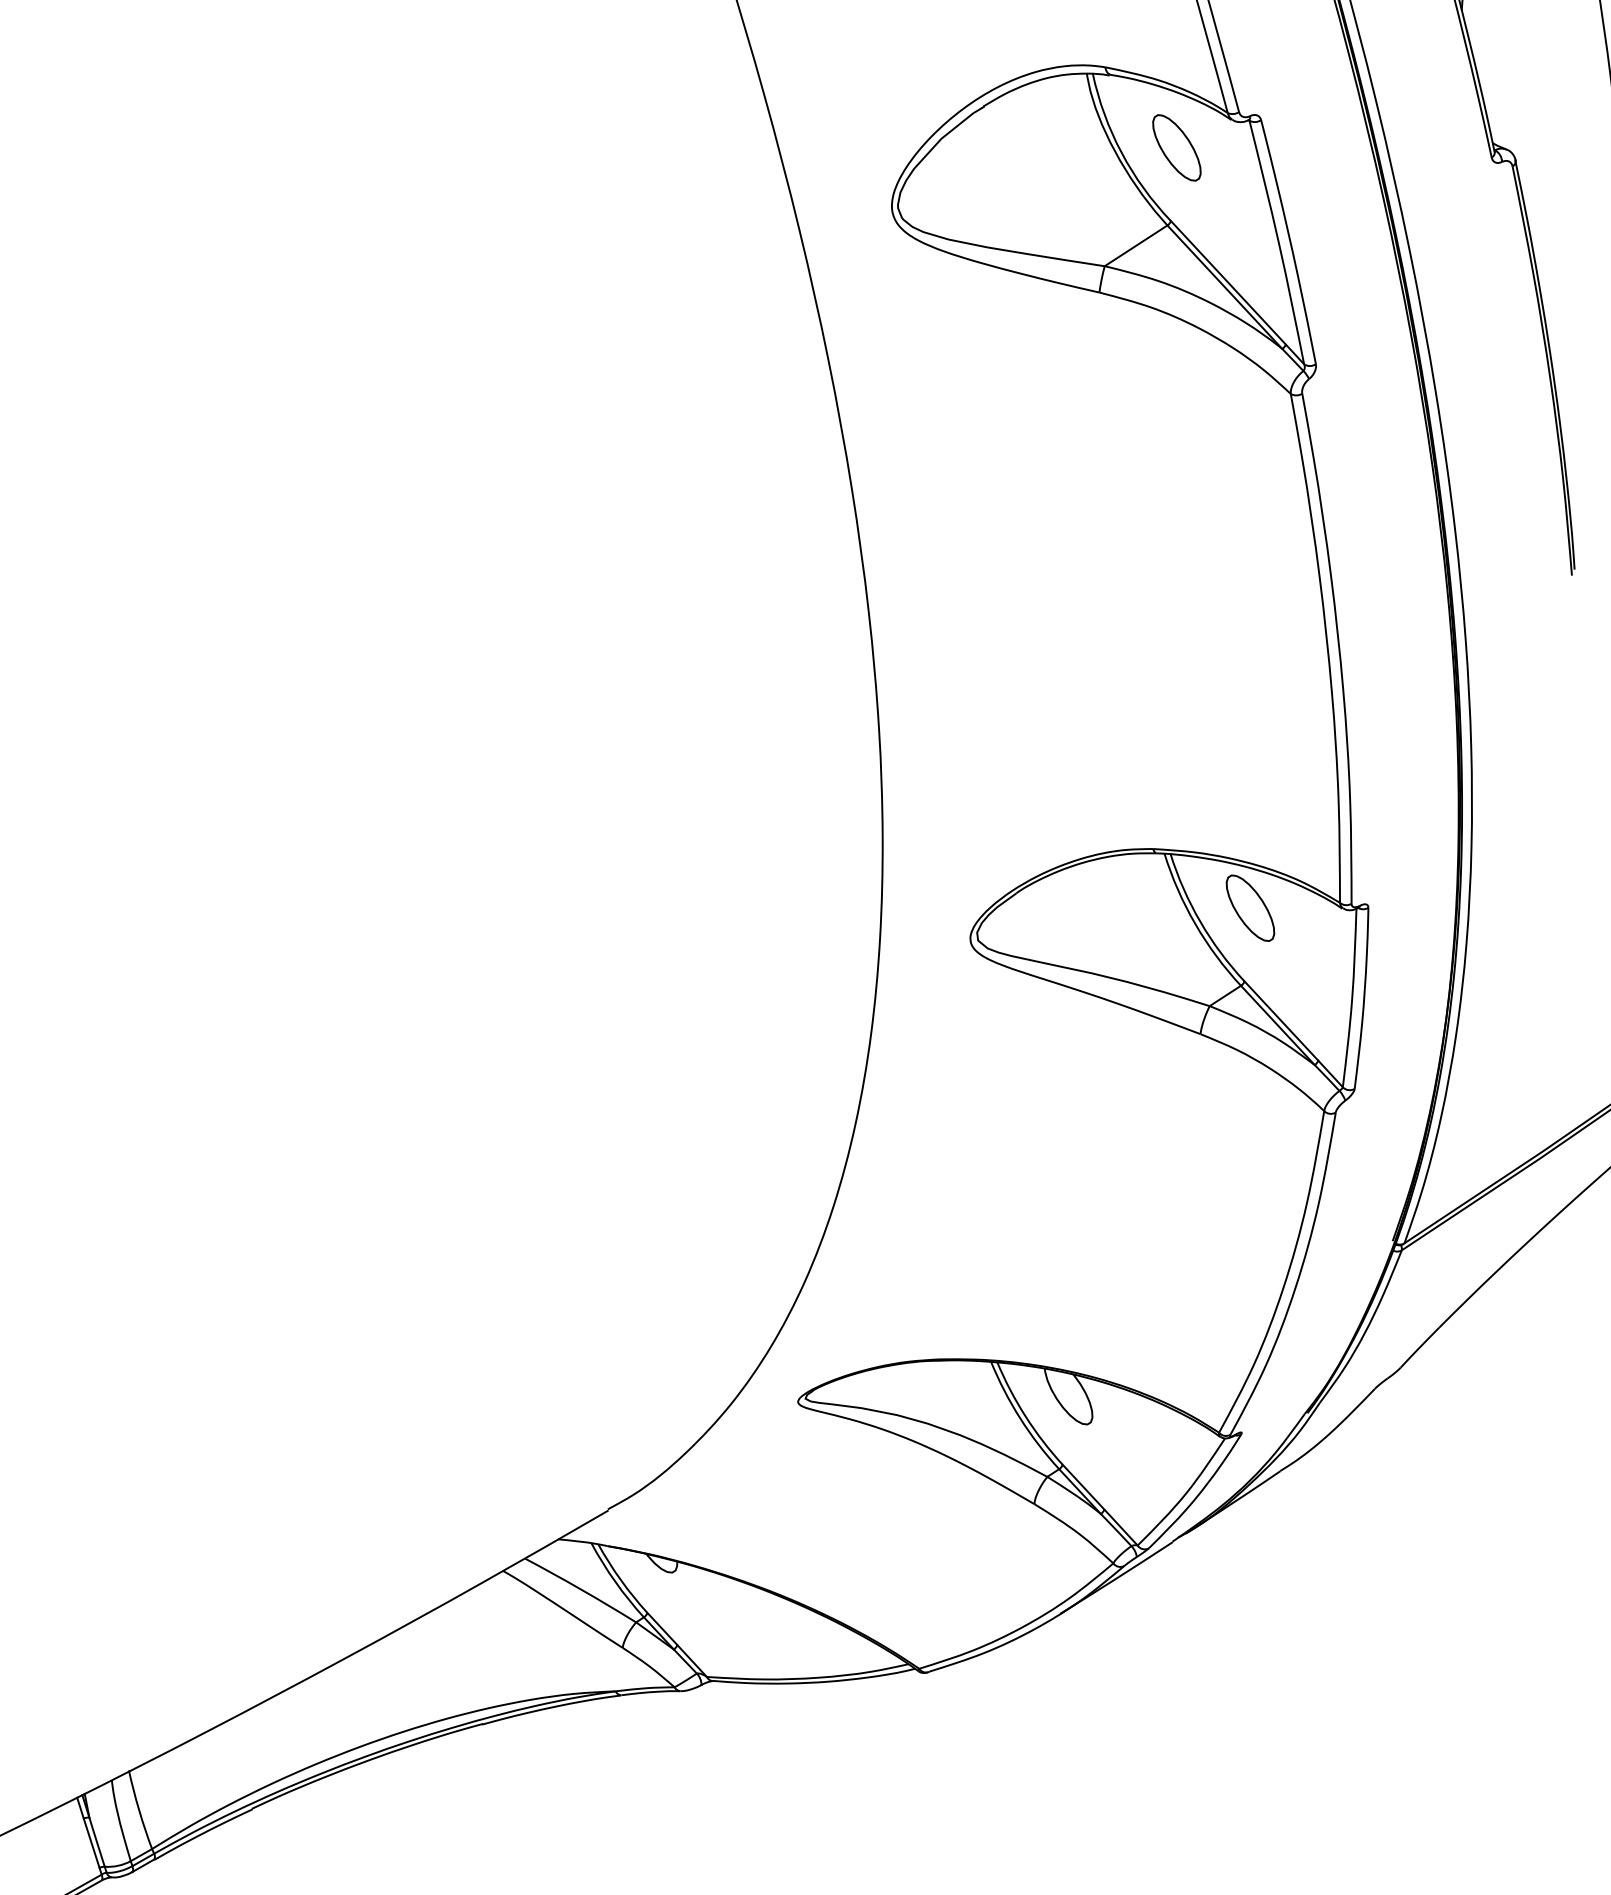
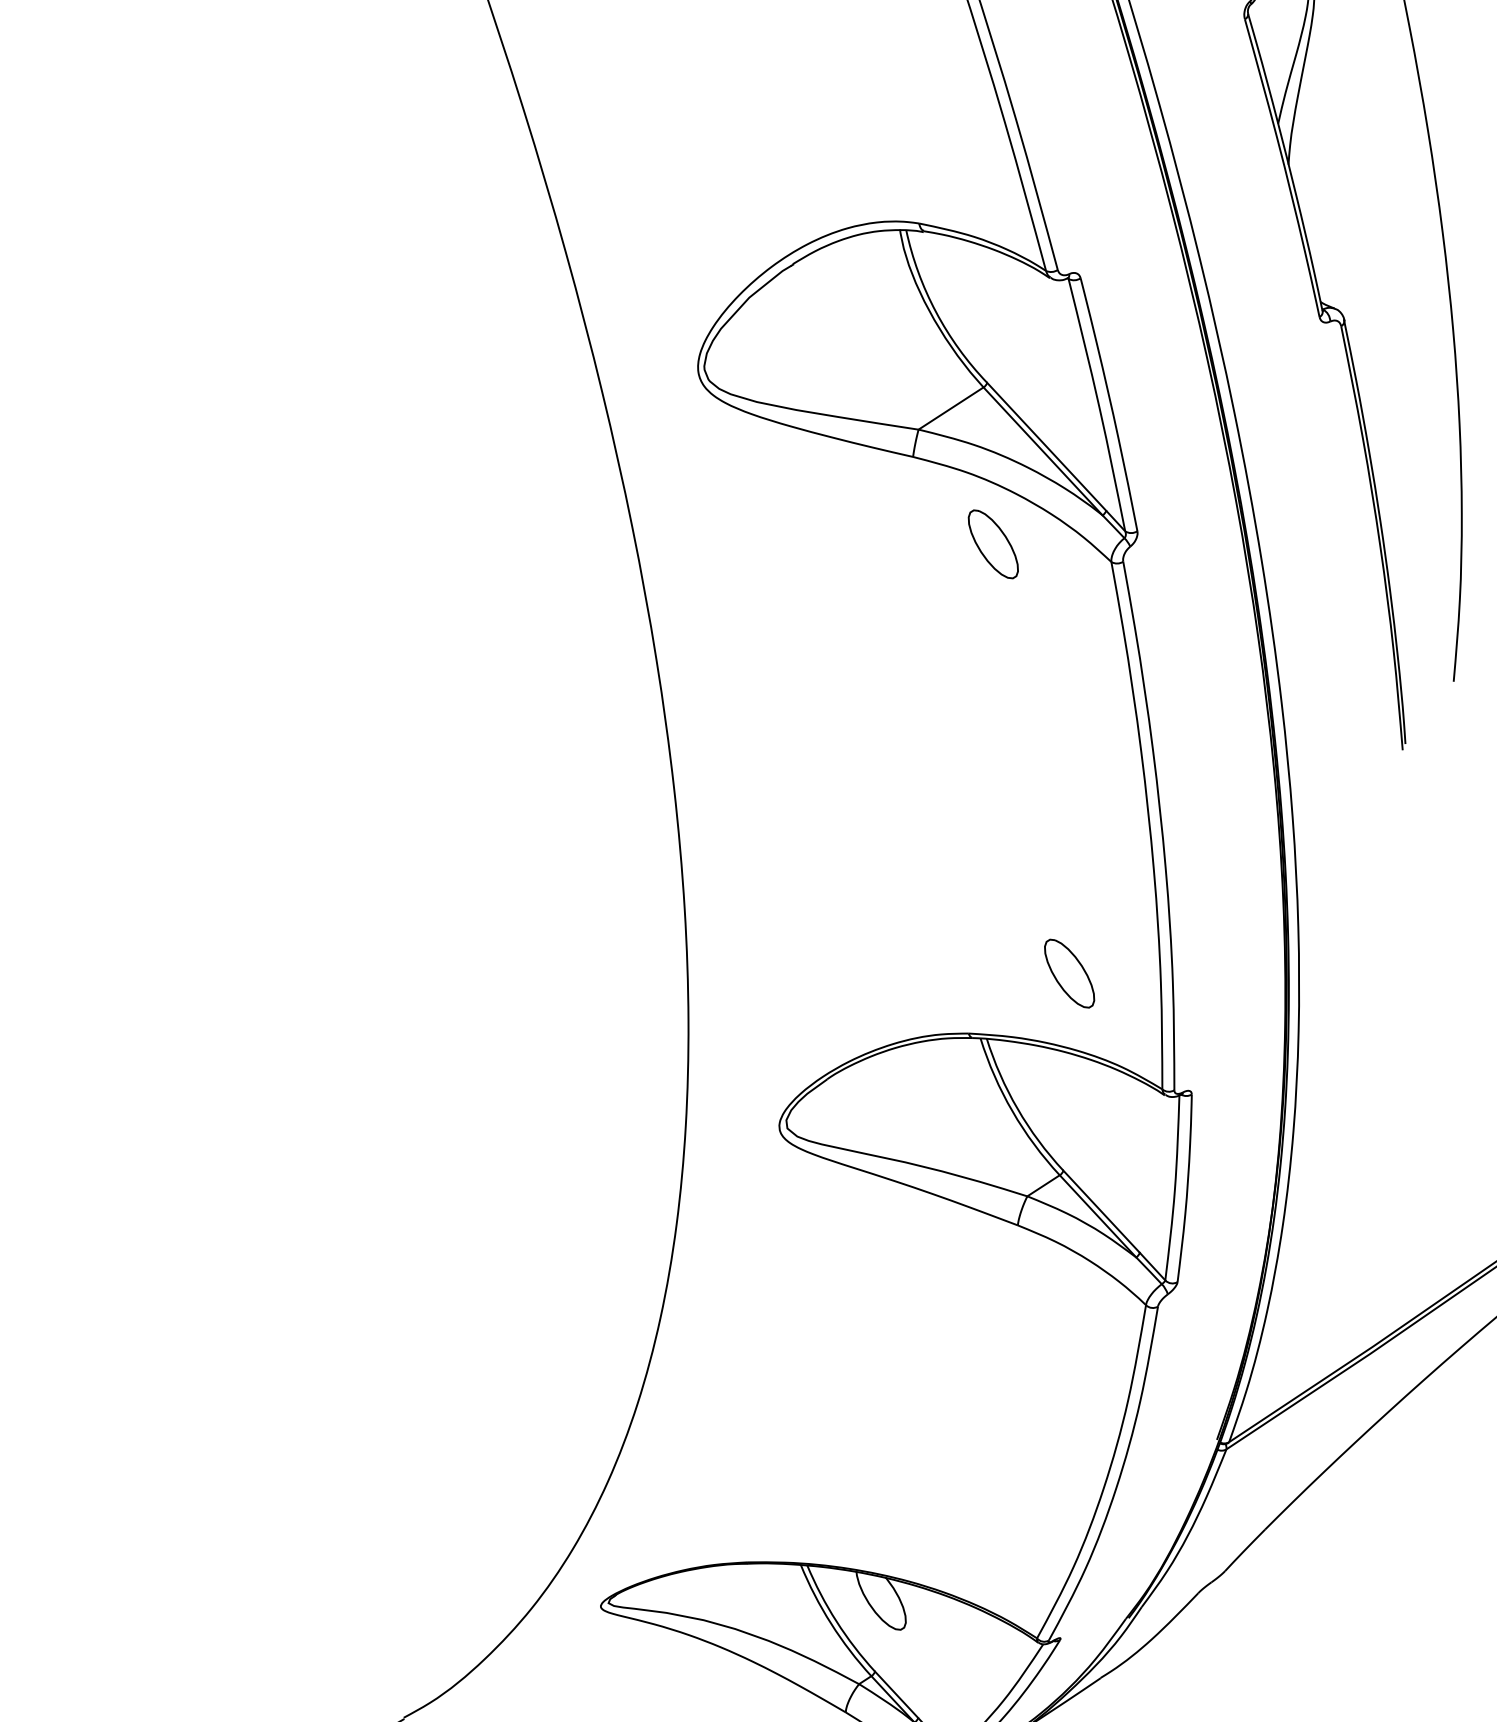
part: (1176, 147) -> (992, 543), moved
part: (1250, 907) -> (1069, 972), moved

